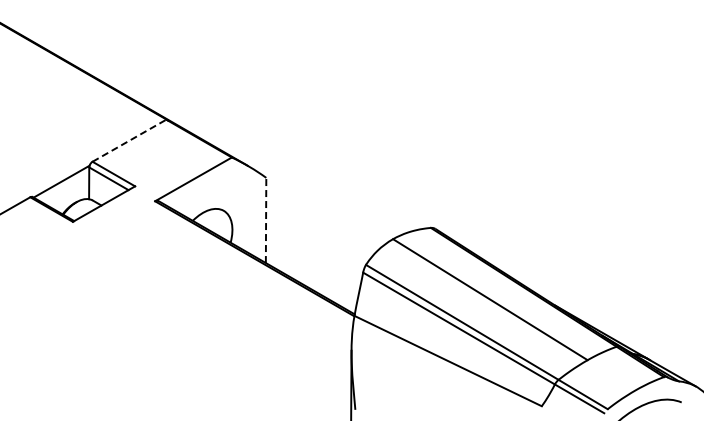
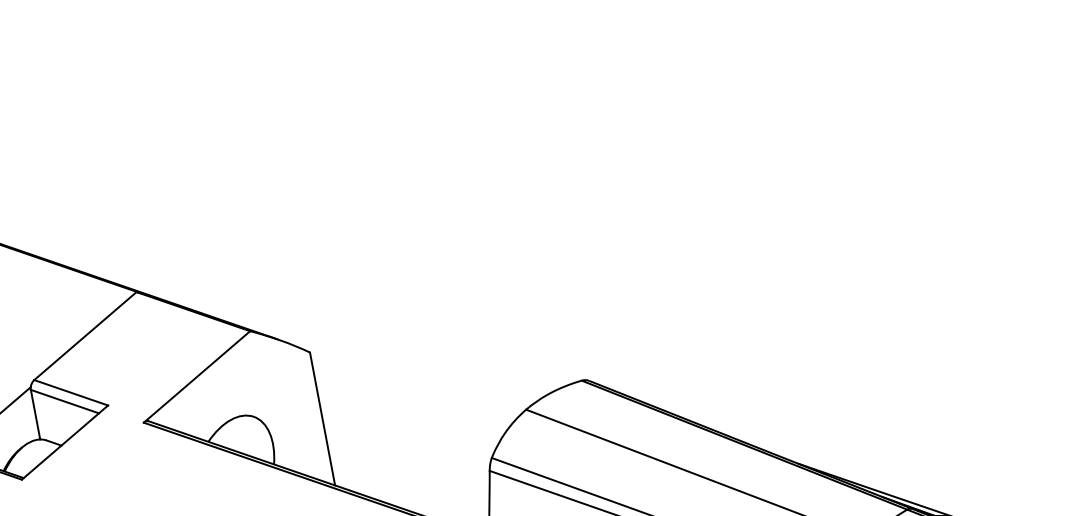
line: (129, 140) -> (85, 335), dashed -> solid
line: (266, 220) -> (323, 418), dashed -> solid

